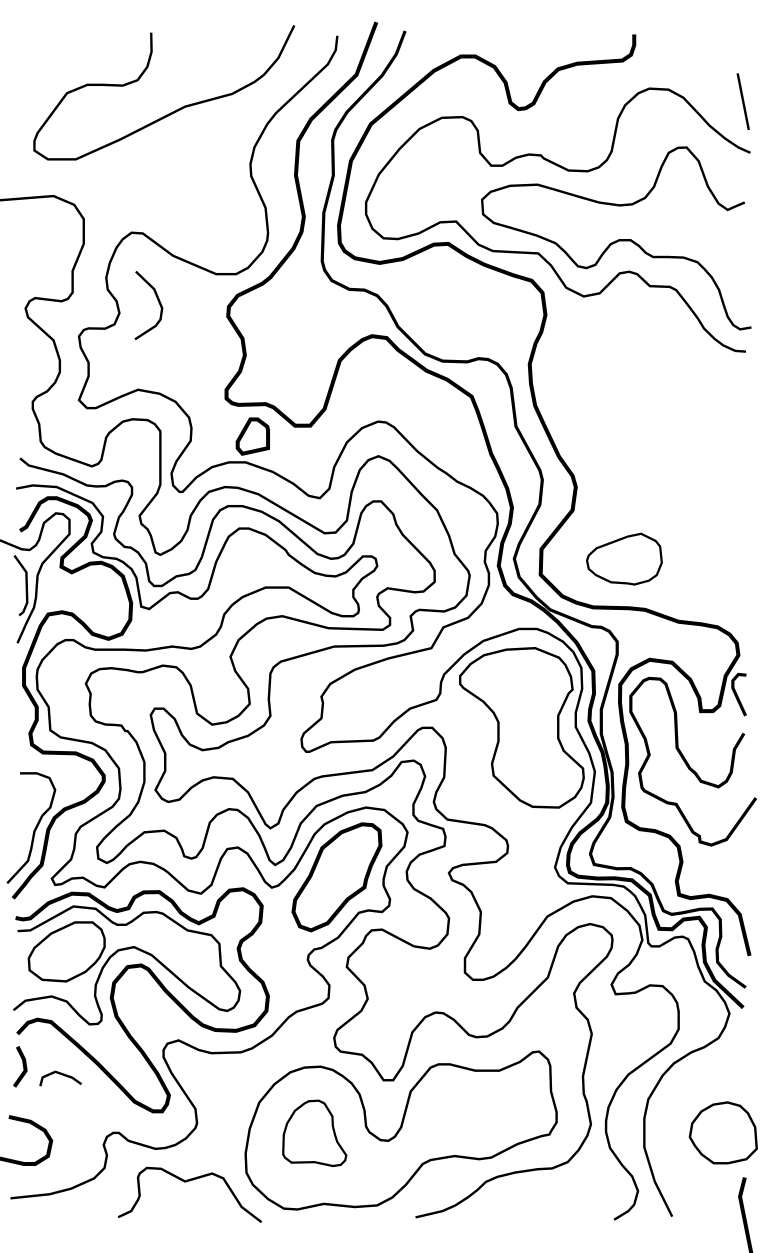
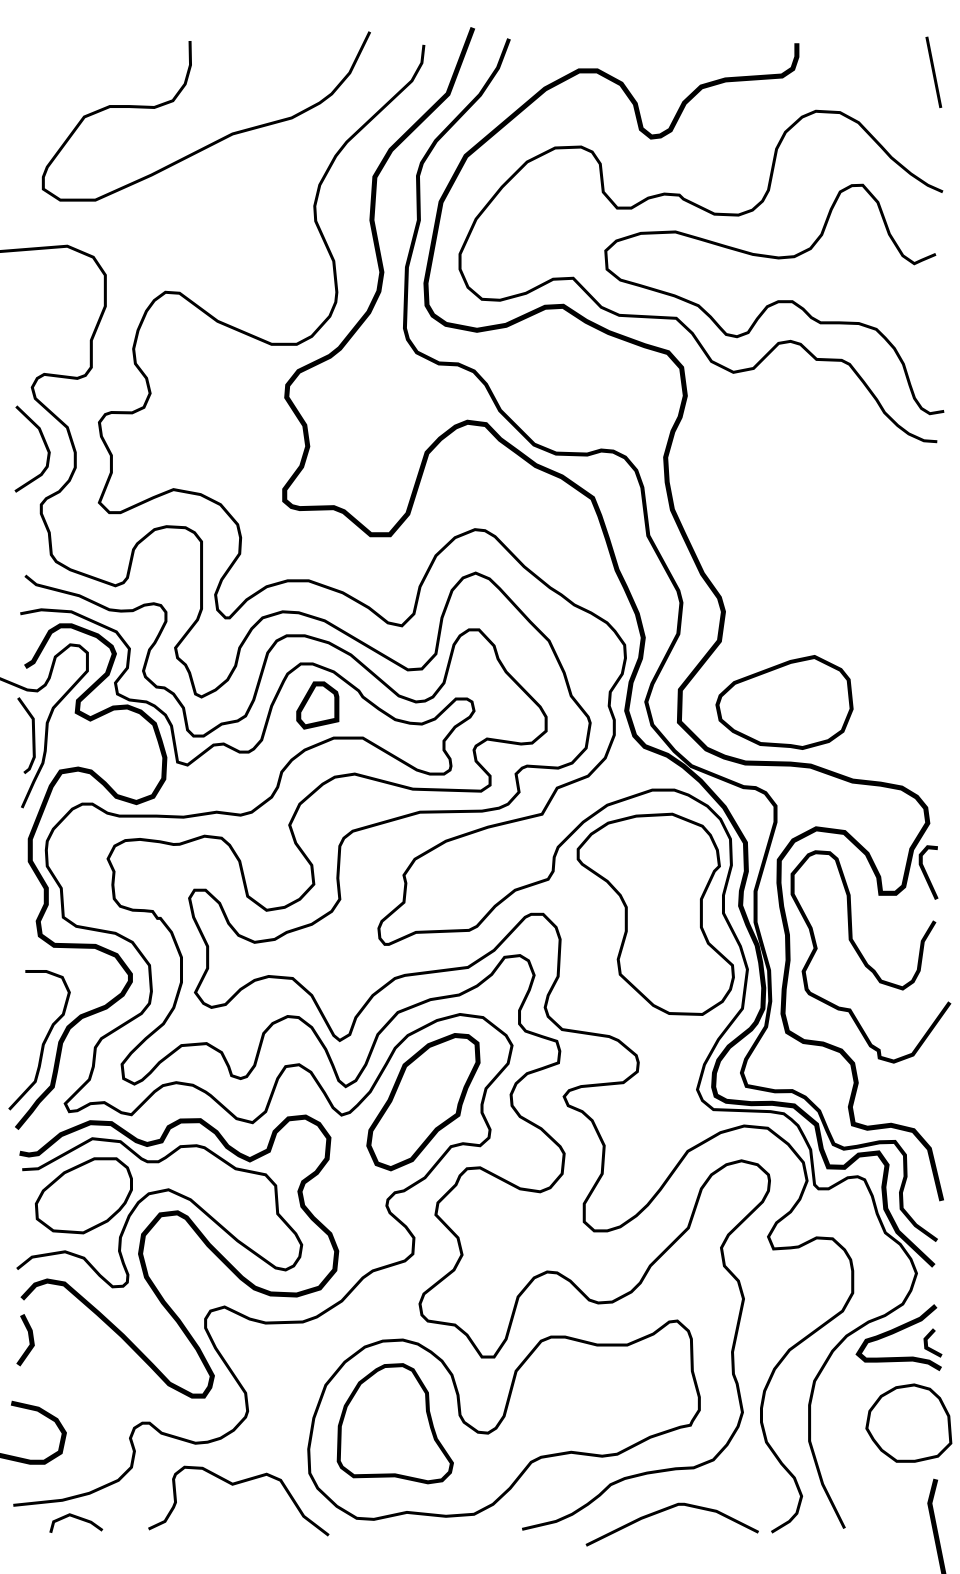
line: (742, 101) -> (932, 72), moved
curve: (157, 300) -> (43, 442), moved
part: (252, 436) -> (317, 705), moved
part: (624, 558) -> (784, 701), size x1.43
part: (715, 1064) -> (898, 1337), added
line: (61, 1075) -> (77, 1519), moved
part: (314, 1133) -> (395, 1423), size x1.43
curve: (530, 1202) -> (666, 1510), added

